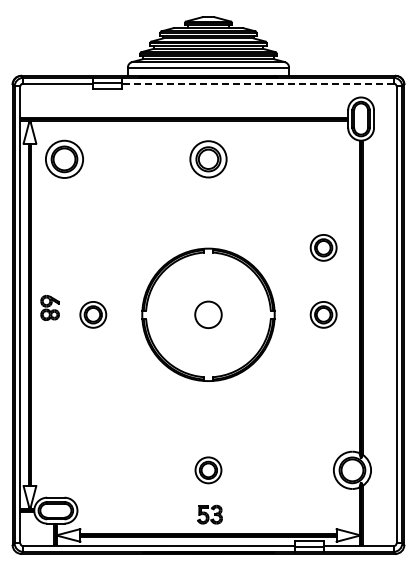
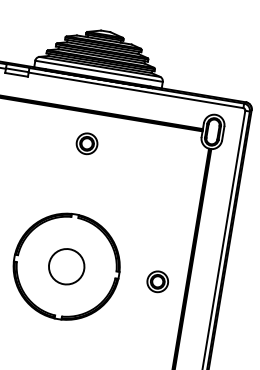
line: (257, 83) -> (135, 90), dashed -> solid
part: (208, 159) -> (87, 143), size x0.71
part: (323, 247) -> (166, 228), removed
circle: (208, 314) -> (66, 266), size x1.67

